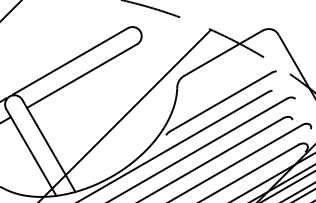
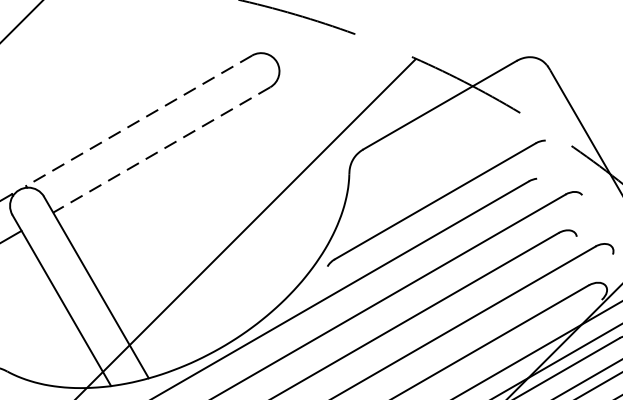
line: (70, 61) -> (139, 121), solid -> dashed
line: (82, 76) -> (162, 150), solid -> dashed

